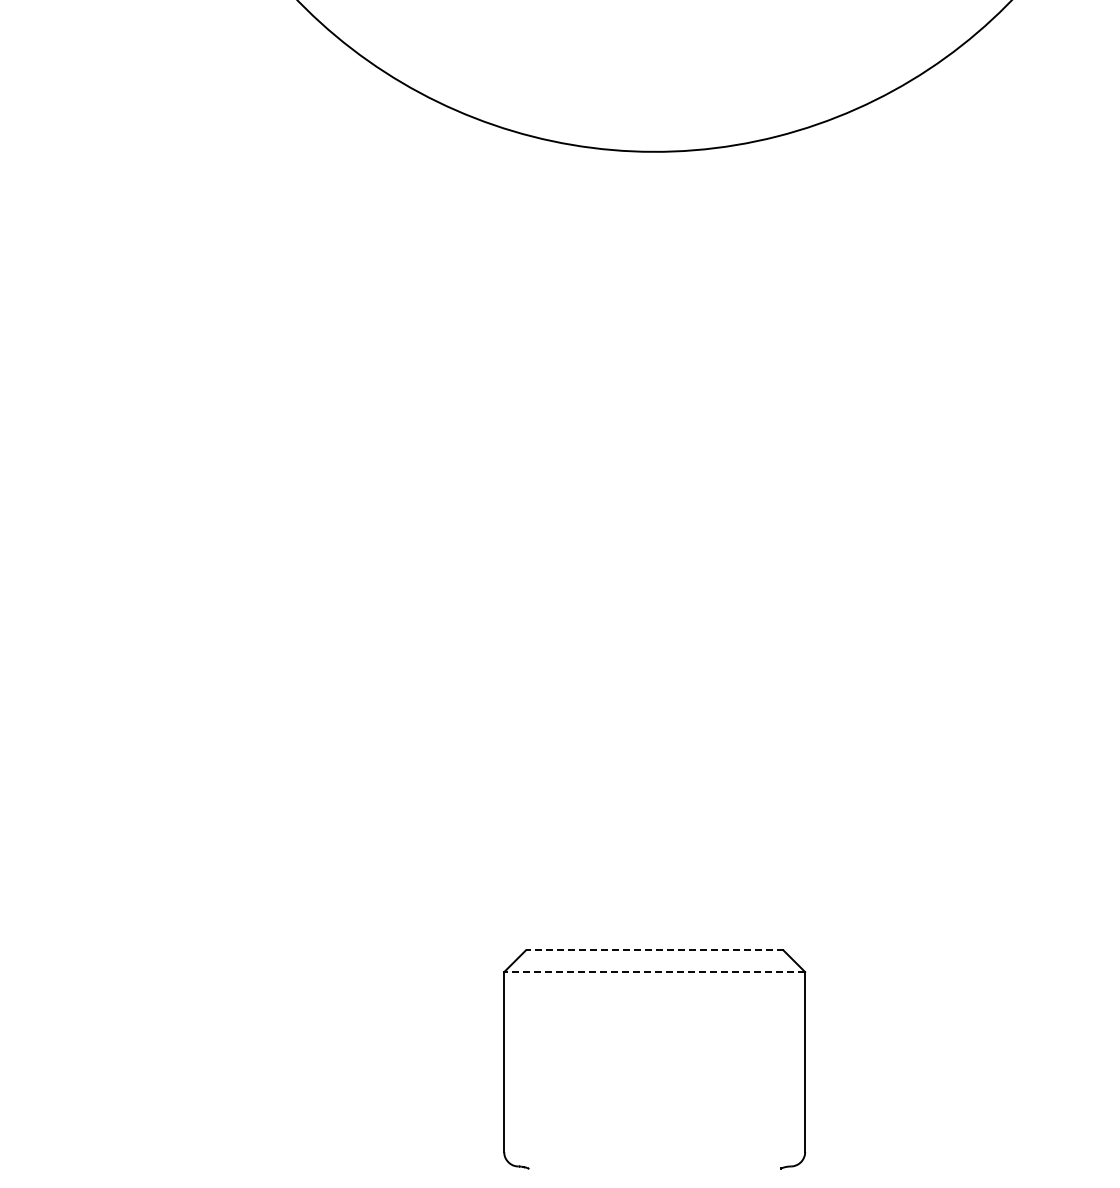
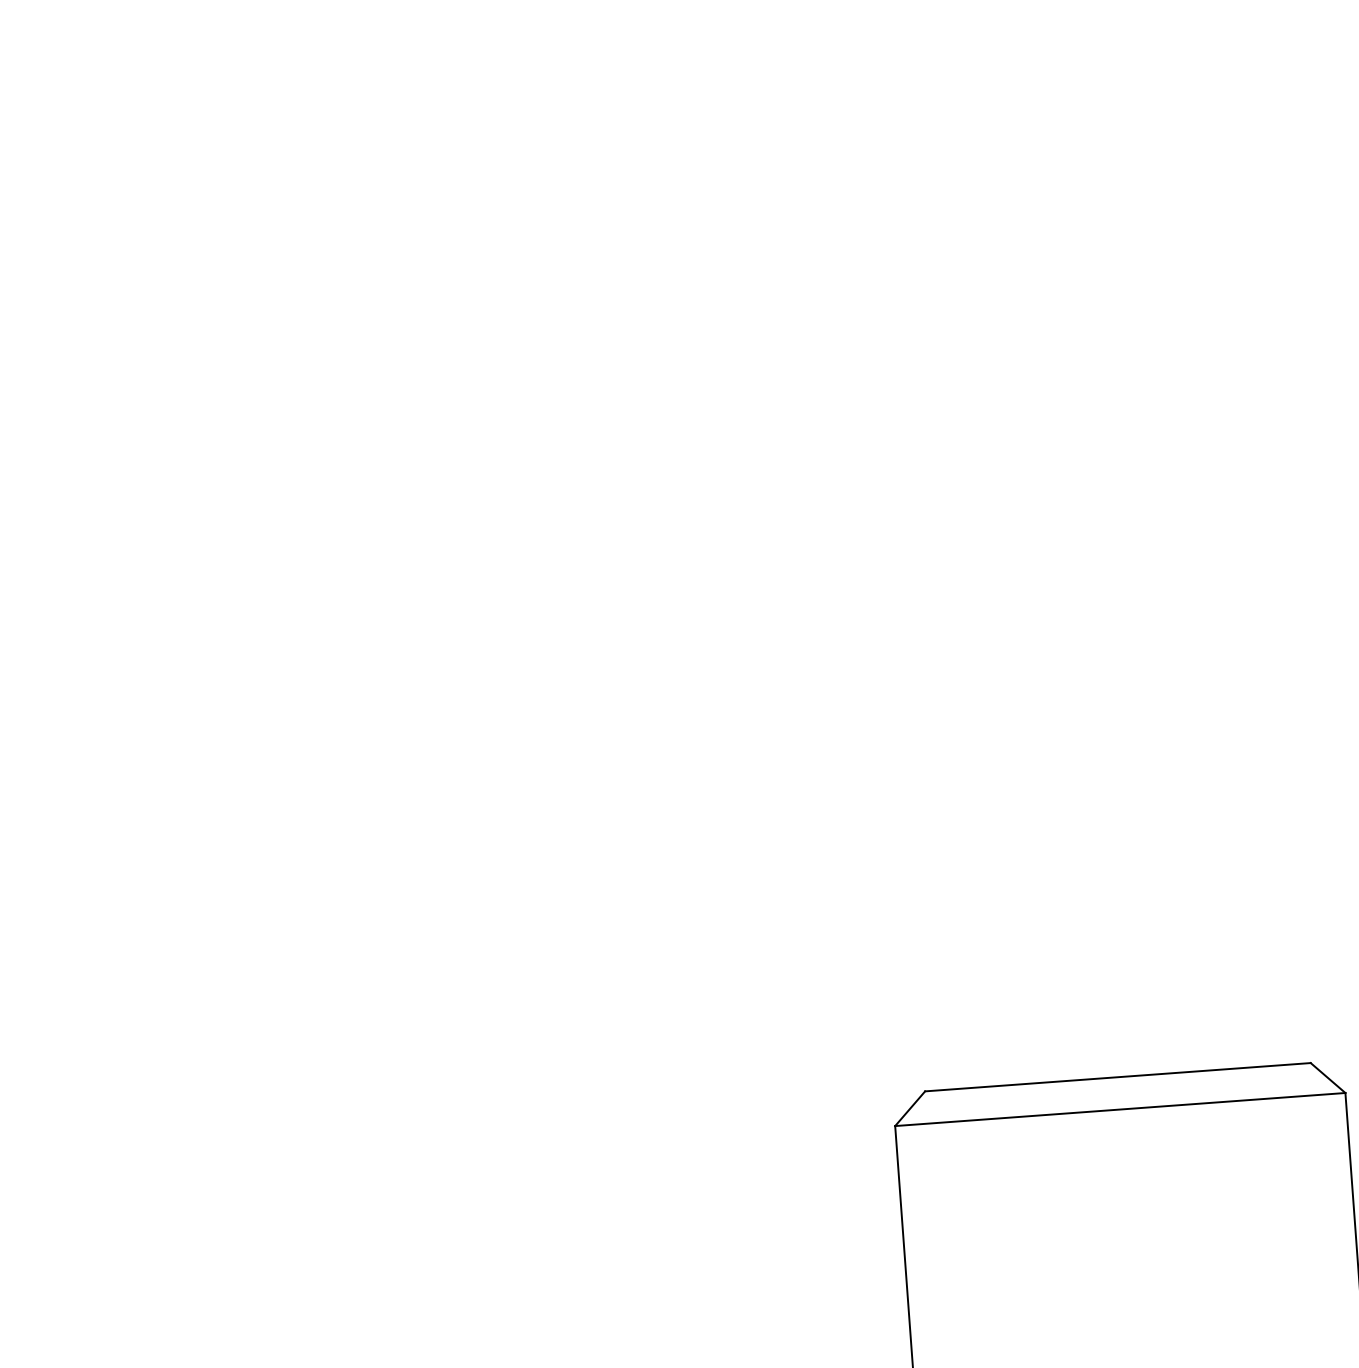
line: (654, 950) -> (1117, 1077), dashed -> solid
line: (654, 972) -> (1120, 1110), dashed -> solid

